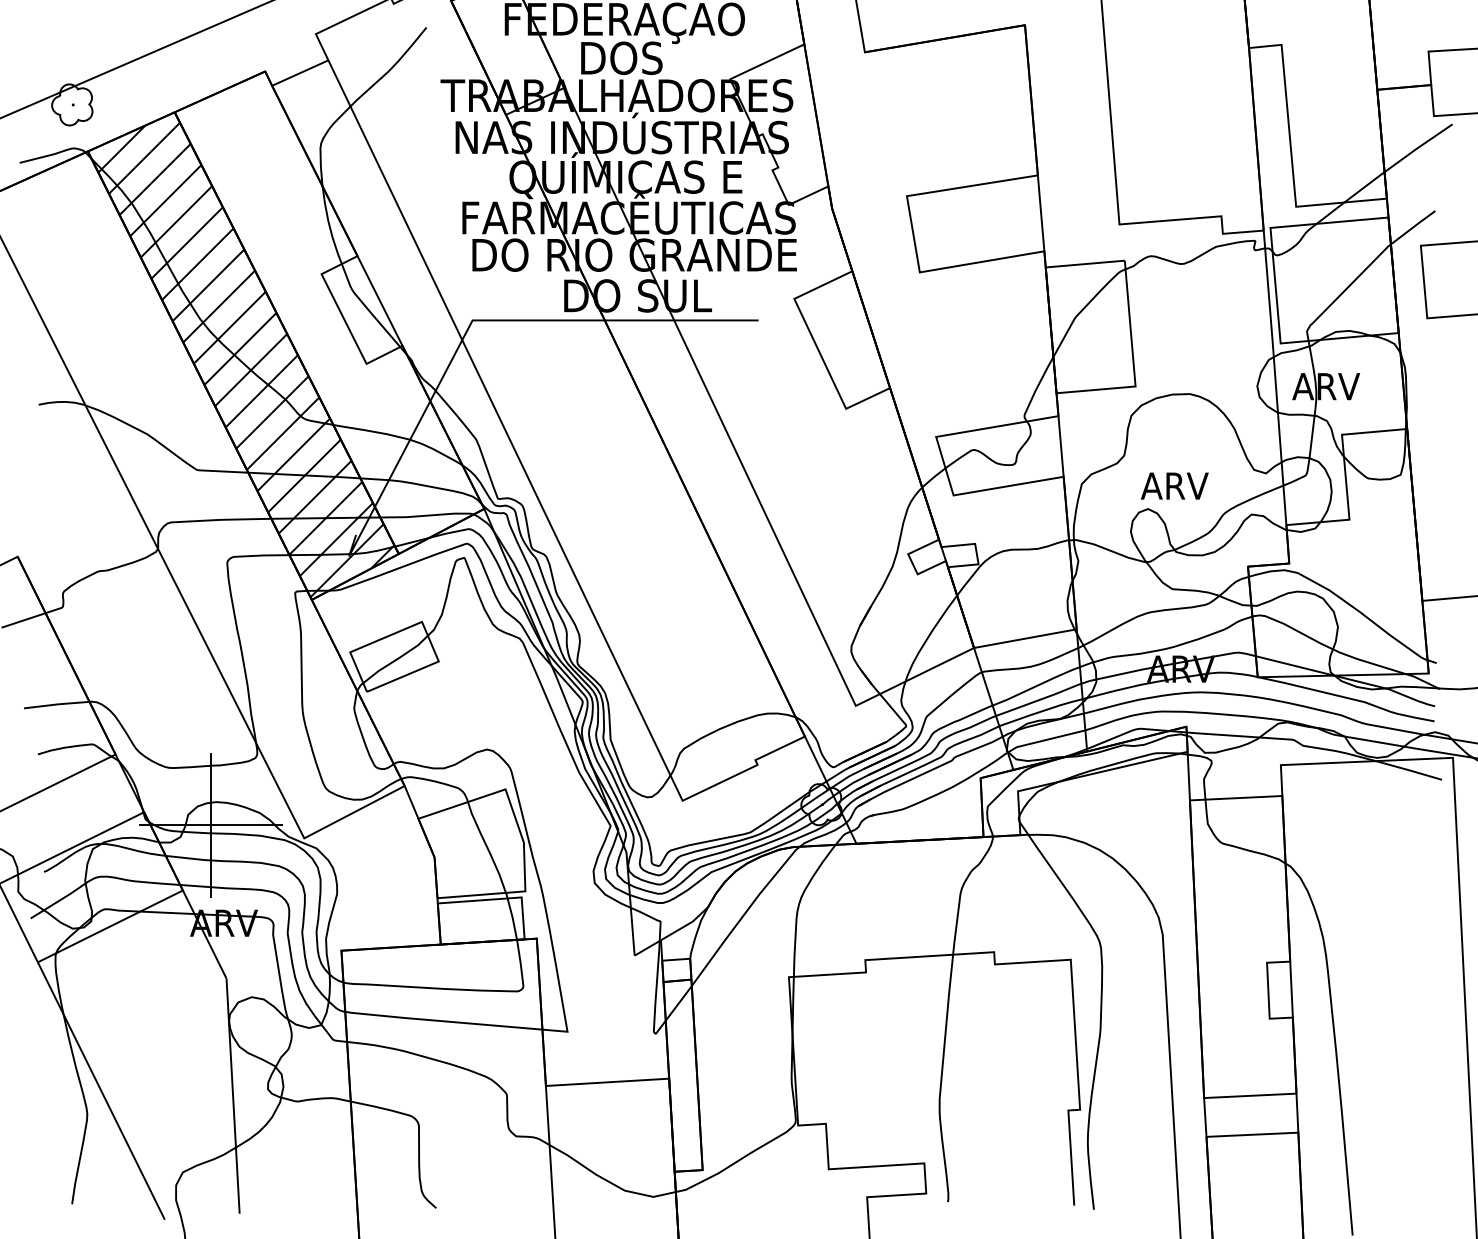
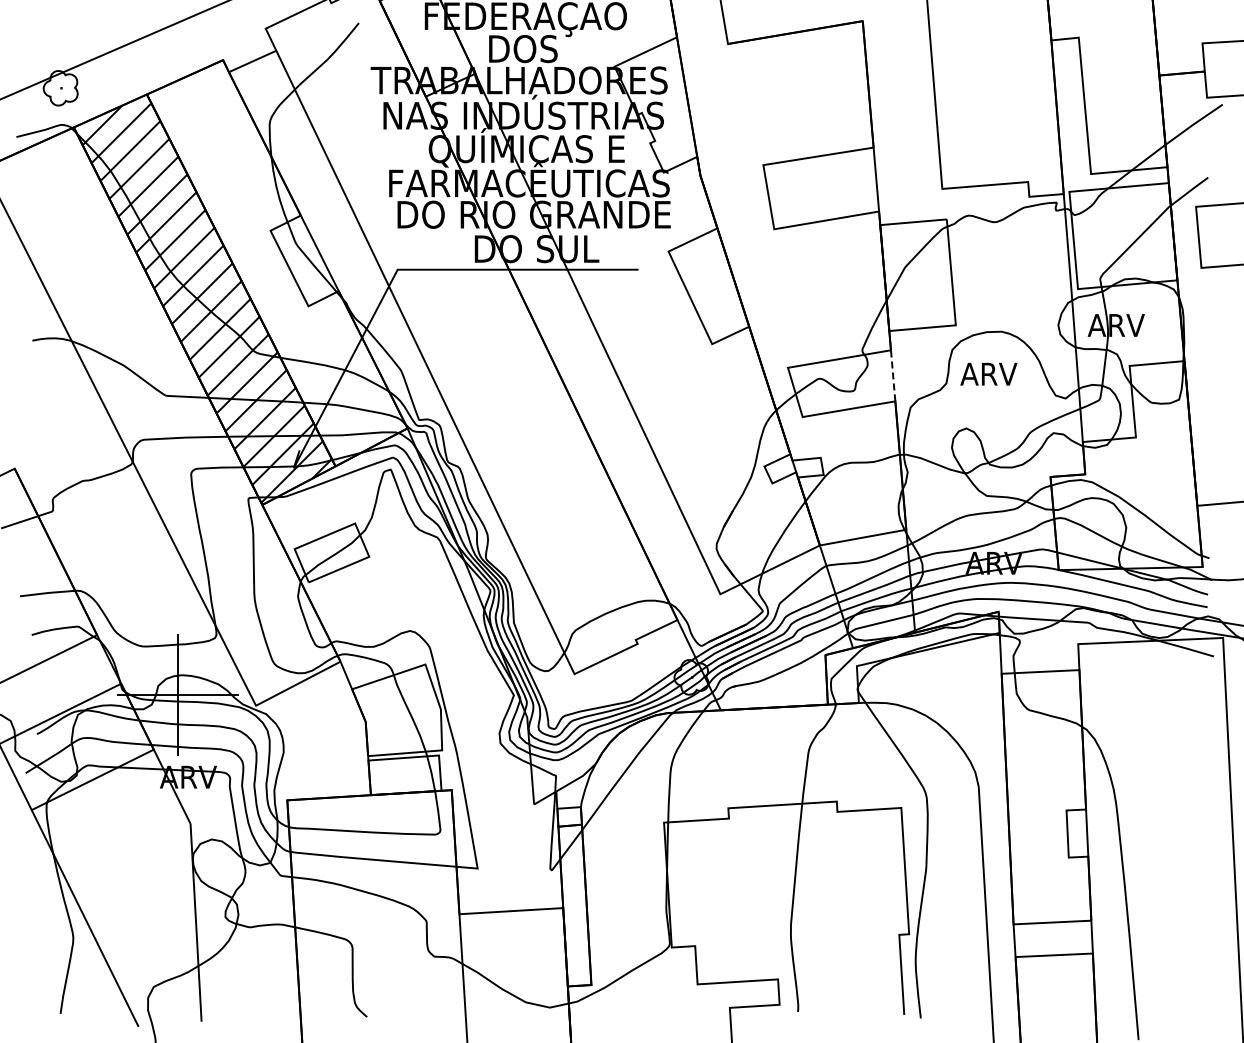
line: (1061, 446) -> (893, 375), solid -> dashed
text: (1174, 485) -> (988, 373), moved

